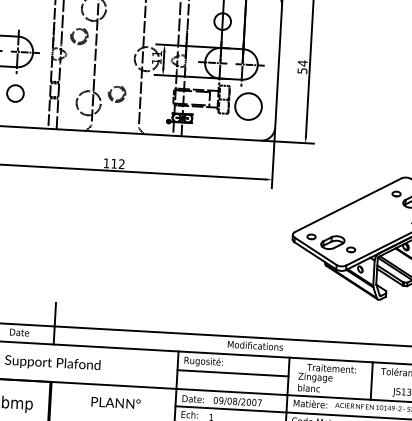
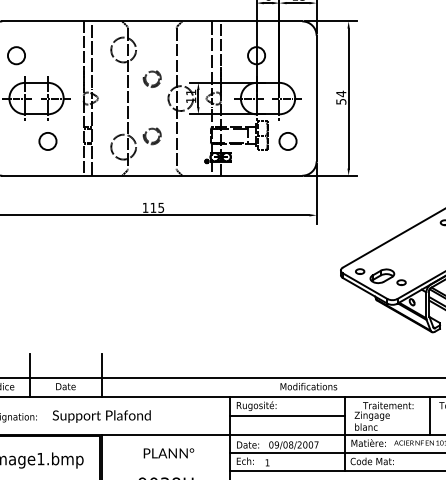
part: (78, 35) -> (151, 78), moved
circle: (248, 106) -> (287, 141), size x0.62
text: (122, 163) -> (161, 207), 112 -> 115

